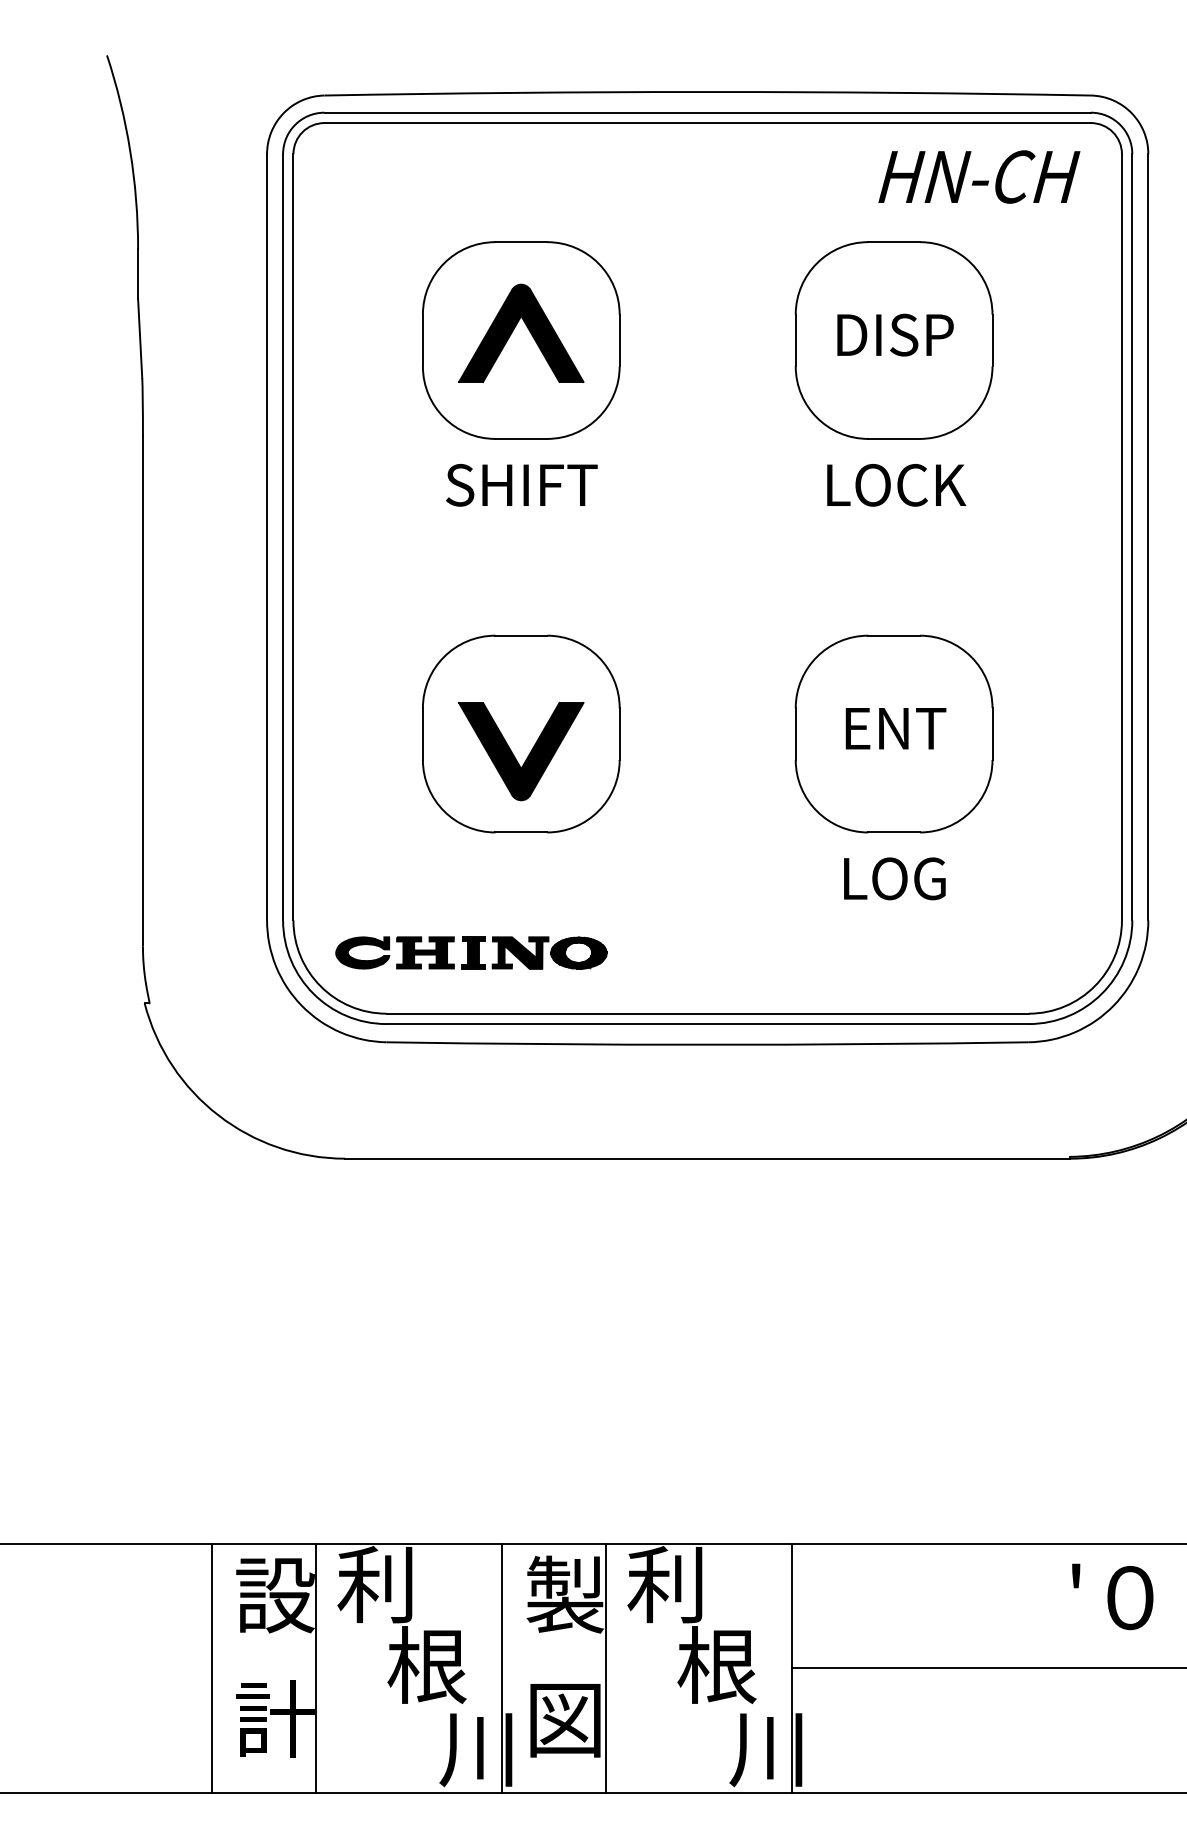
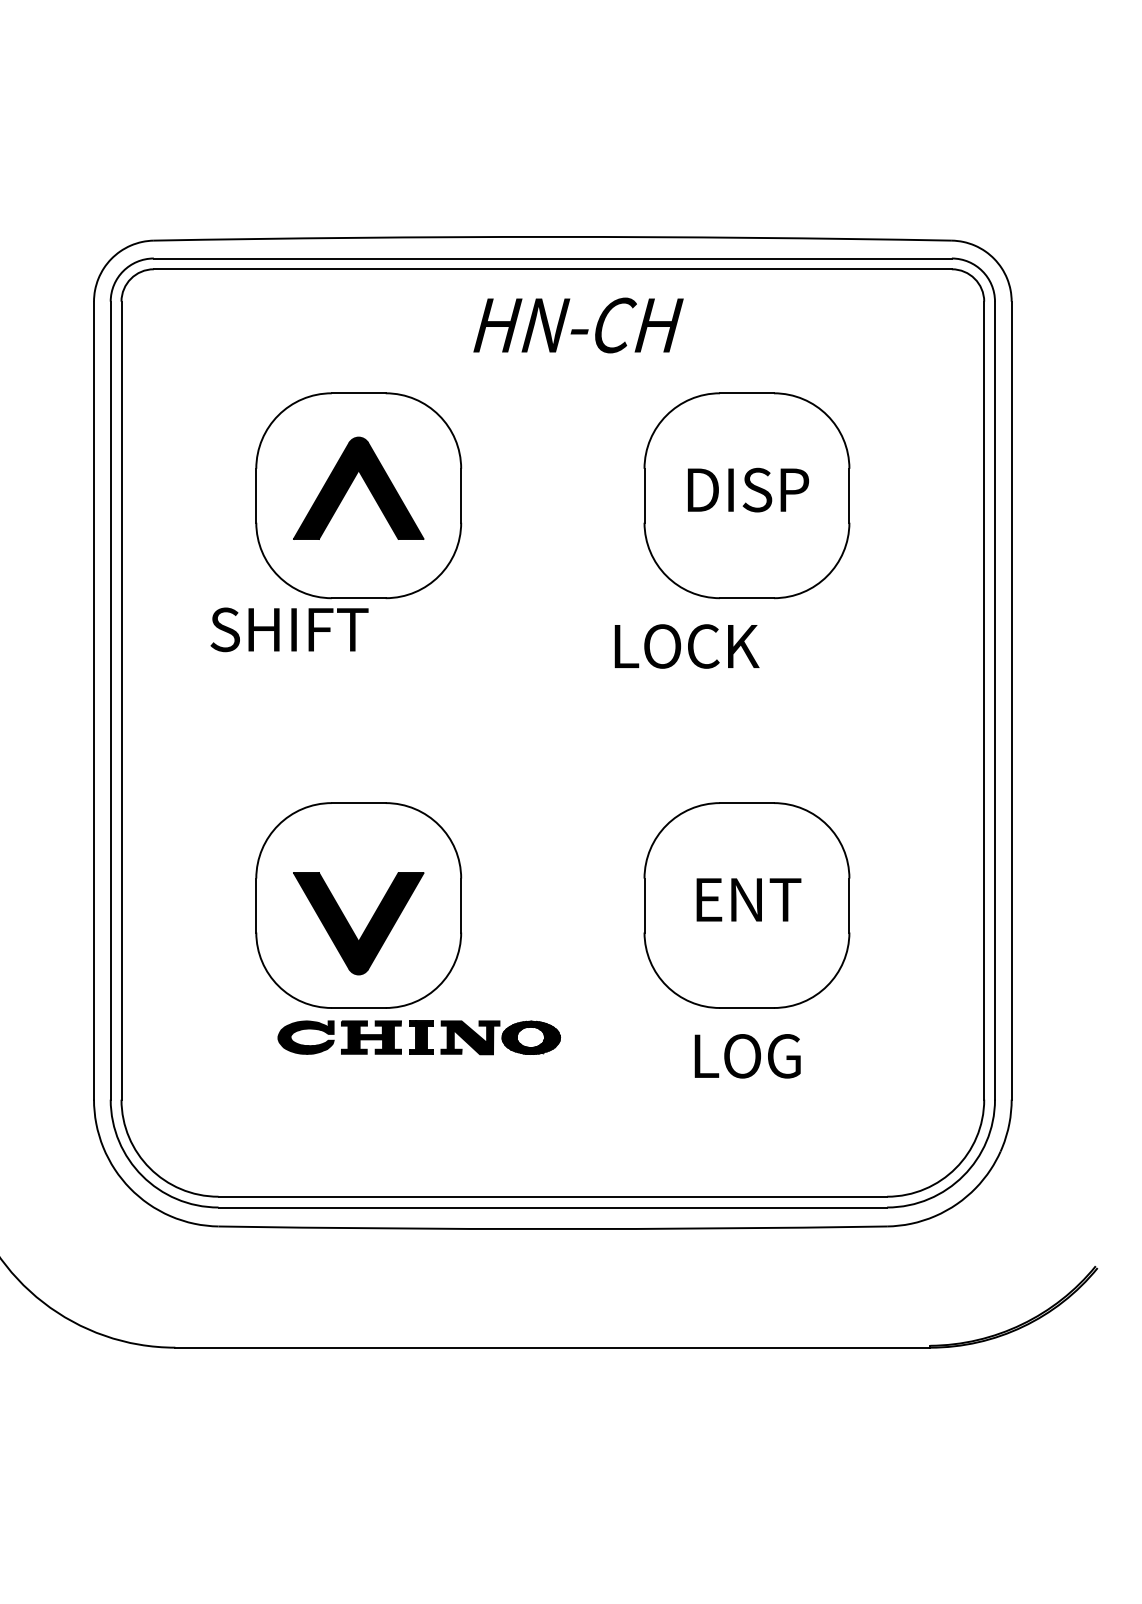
text: (979, 176) -> (578, 324), moved
text: (521, 485) -> (289, 630), moved
text: (896, 485) -> (686, 646), moved
part: (471, 952) -> (419, 1037), moved

